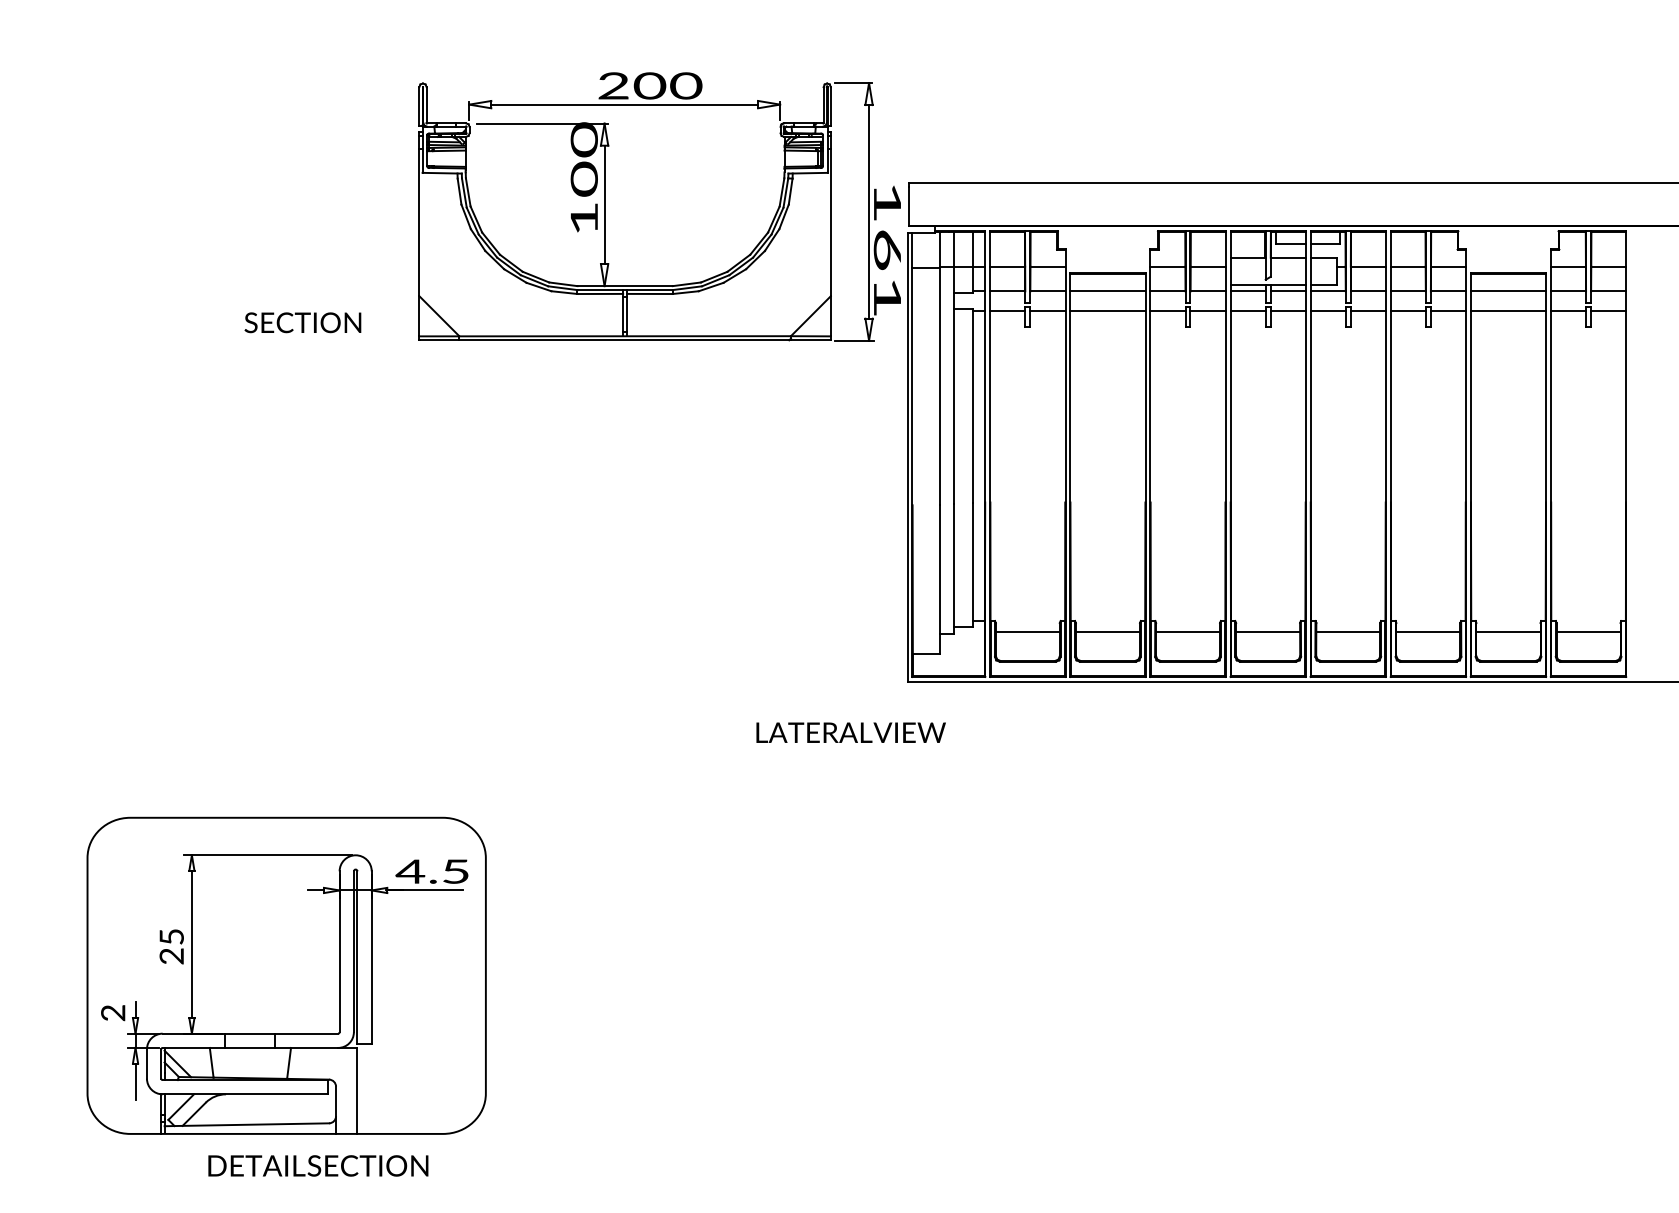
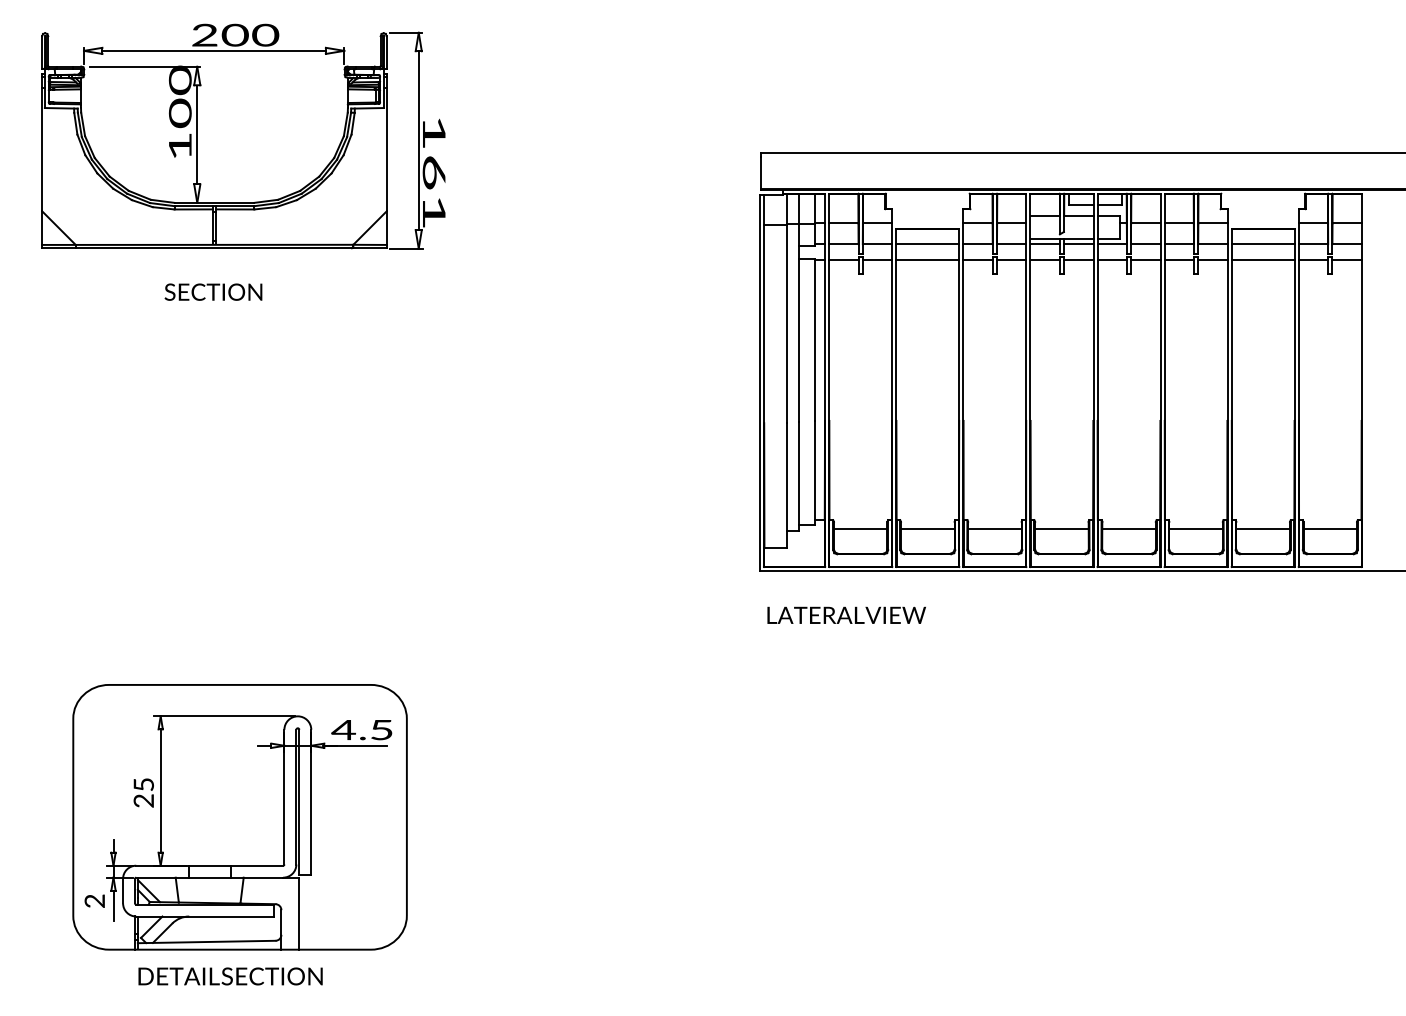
part: (605, 206) -> (198, 136), moved
text: (302, 322) -> (213, 291), moved
text: (850, 732) -> (846, 615), moved
text: (113, 1013) -> (95, 901), moved
text: (318, 1165) -> (230, 976), moved

